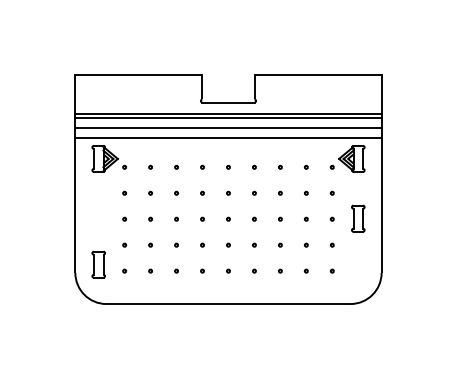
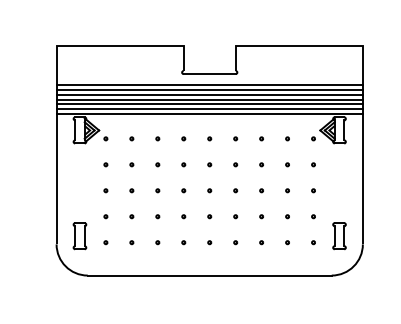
line: (228, 123) -> (209, 95), added
line: (228, 132) -> (209, 104), added
line: (228, 142) -> (209, 114), added
part: (358, 218) -> (339, 236), moved

